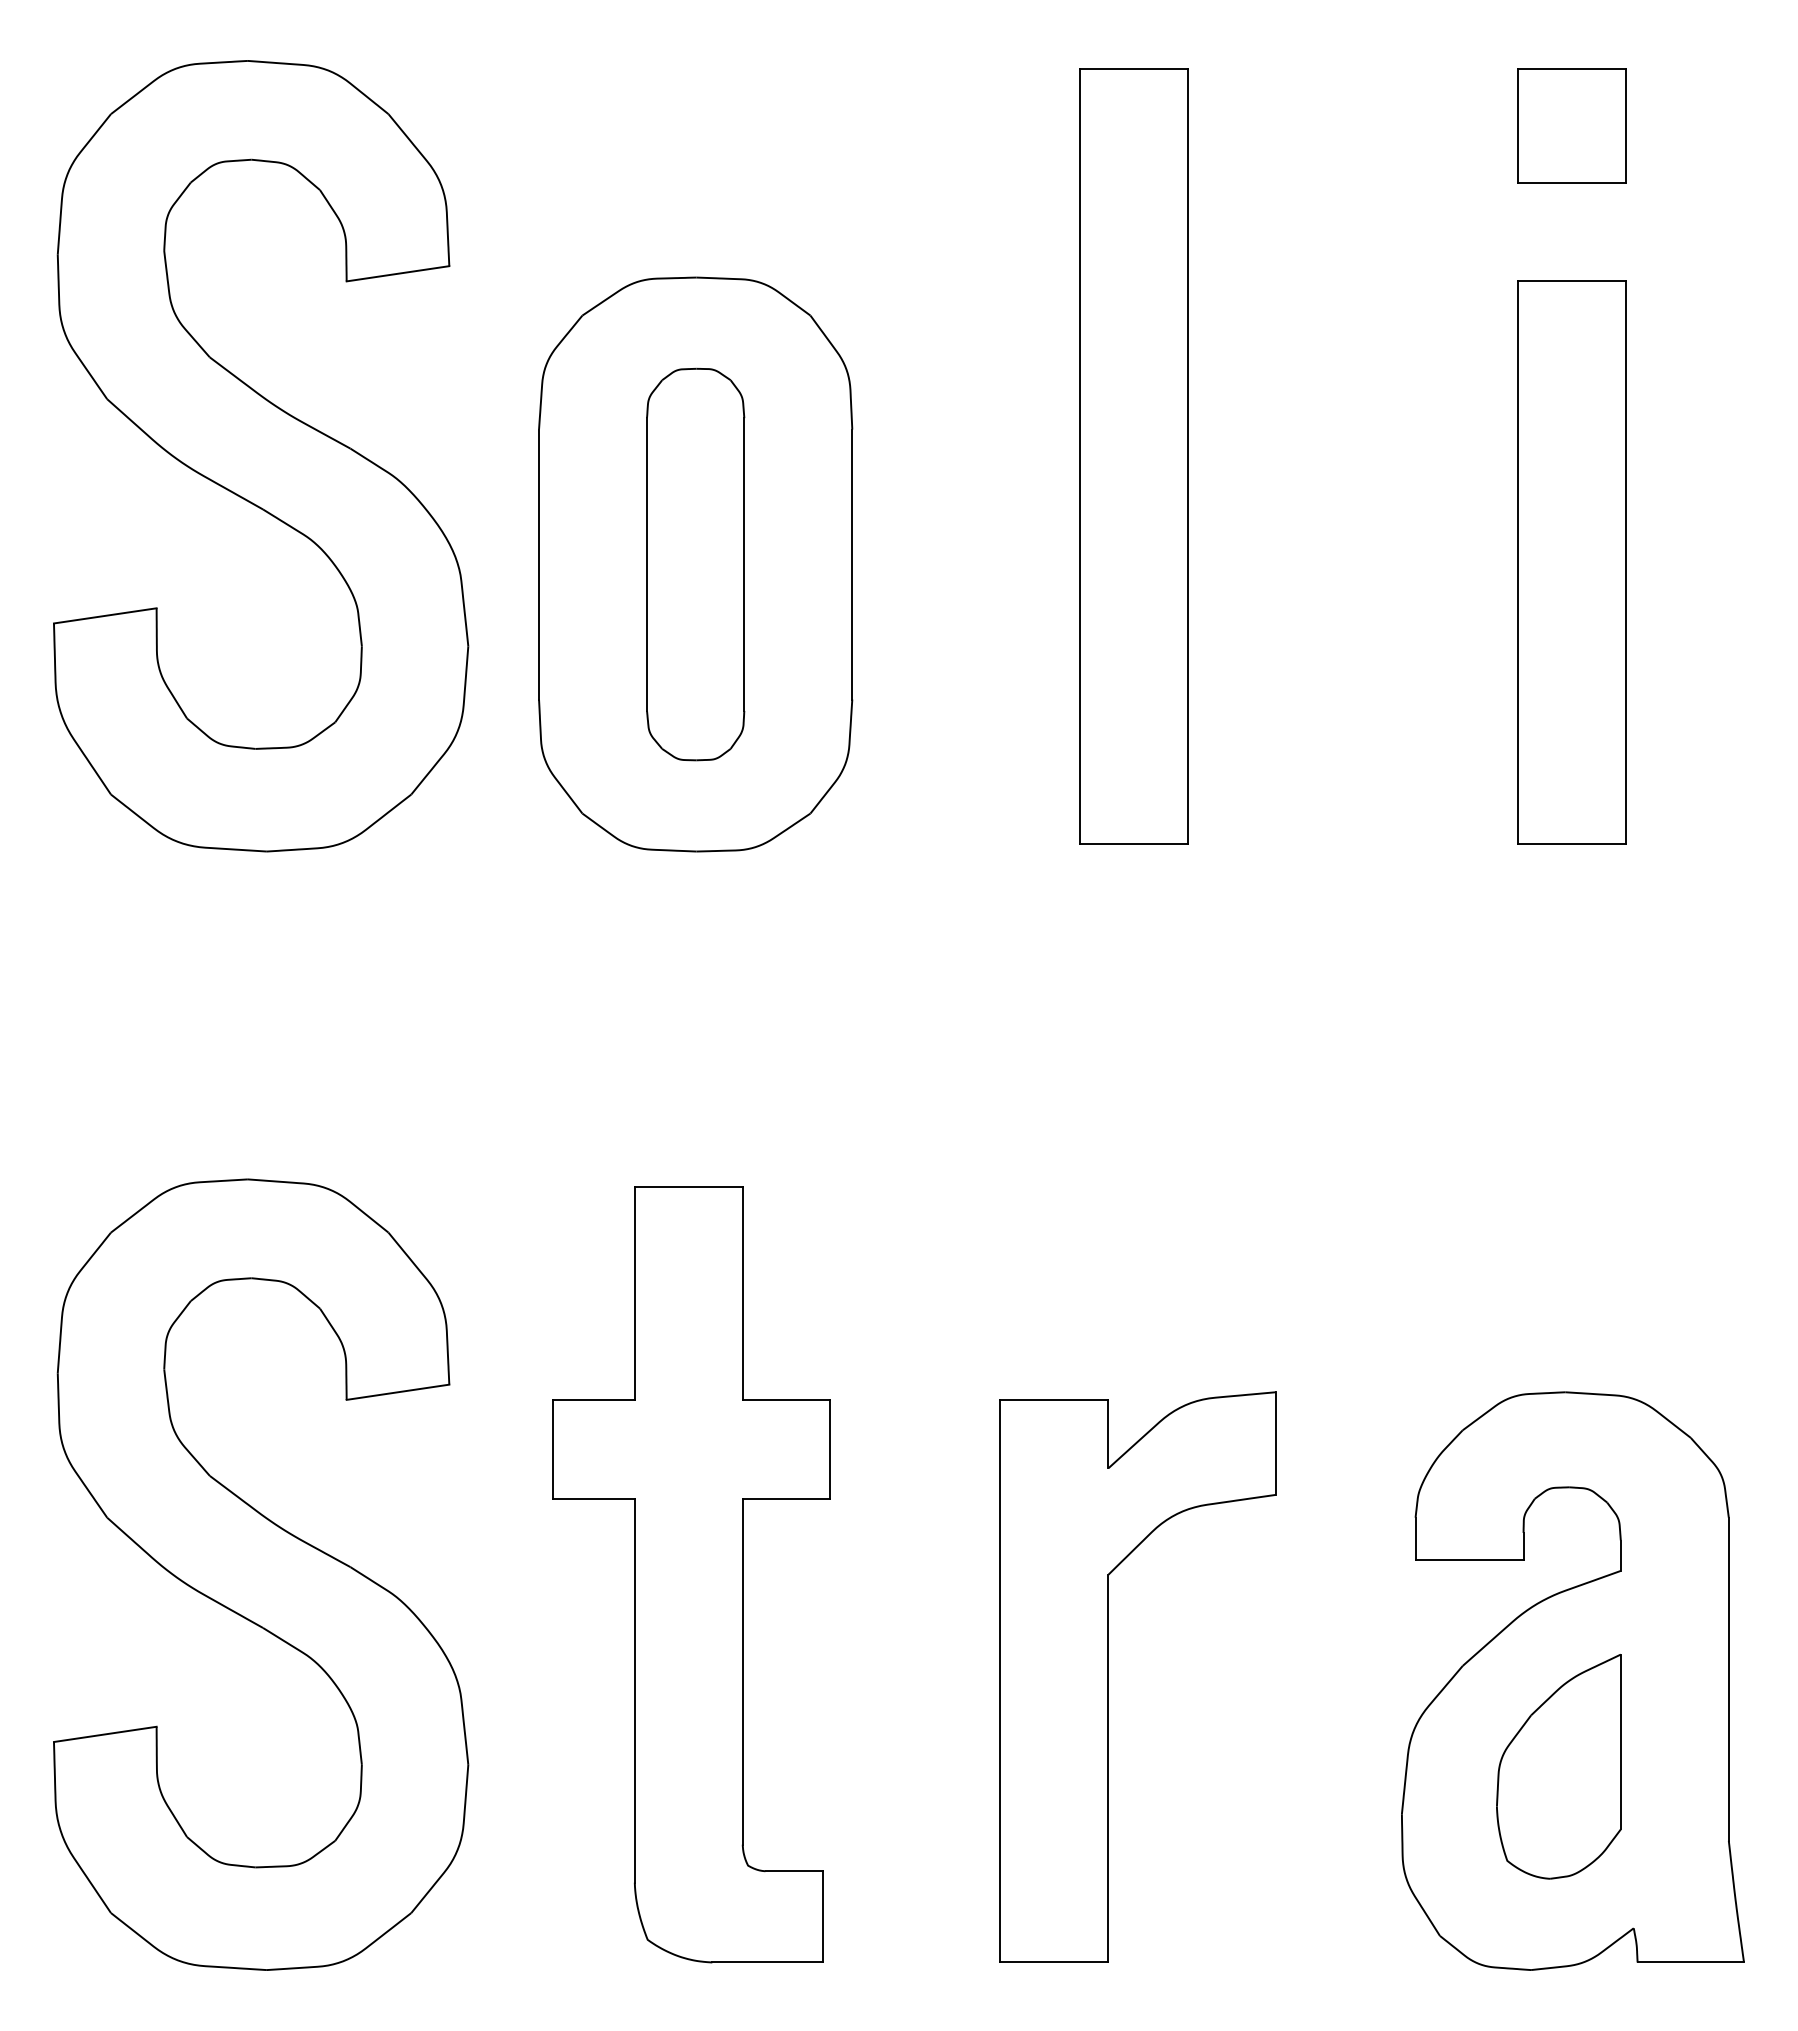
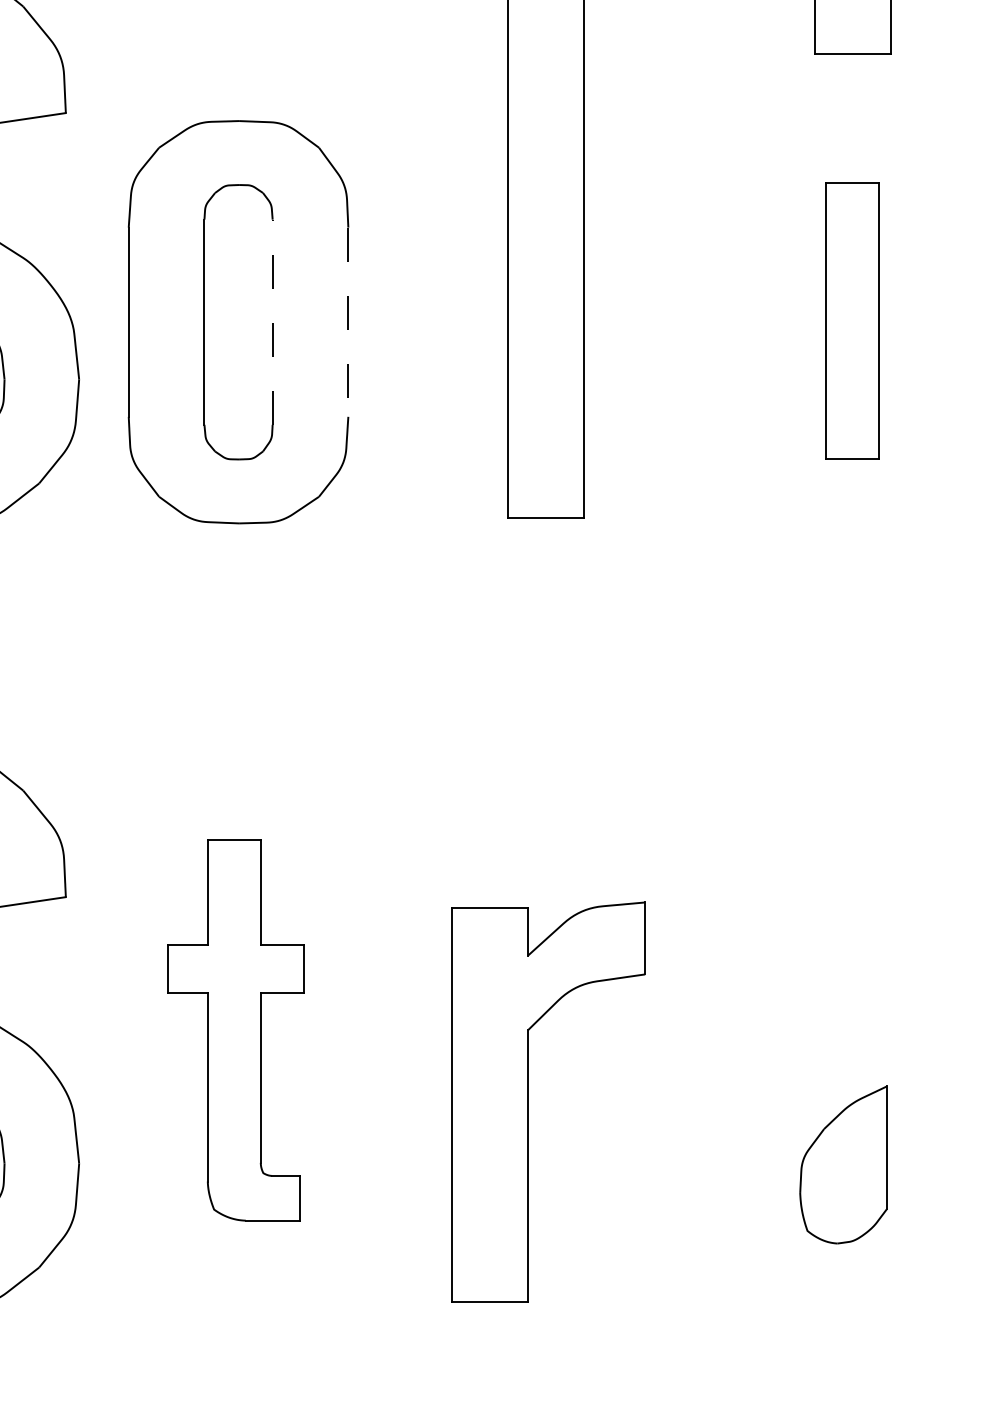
part: (1571, 562) -> (852, 320), size x0.7
line: (744, 564) -> (272, 322), solid -> dashed
line: (852, 564) -> (348, 322), solid -> dashed
part: (691, 1574) -> (235, 1030), size x0.7
part: (1572, 1680) -> (853, 1104), removed

